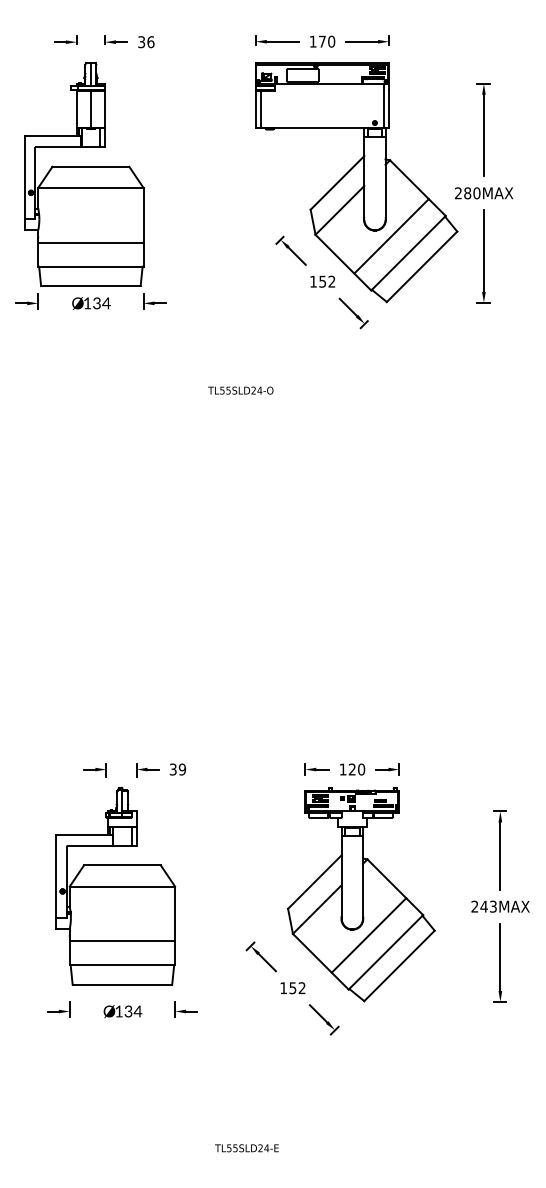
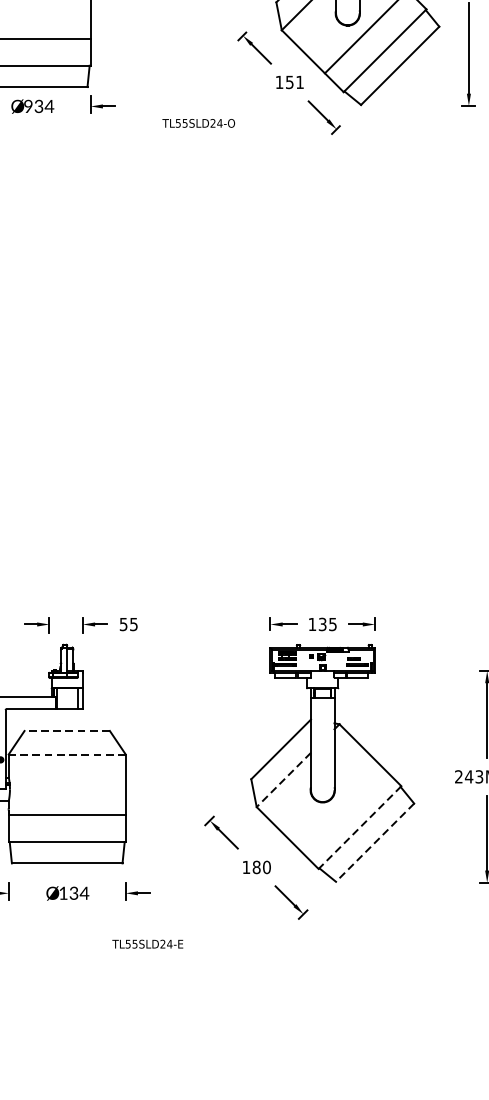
text: (331, 281) -> (299, 82), 152 -> 151
text: (87, 303) -> (28, 106), 134 -> 934
text: (240, 390) -> (198, 123), moved
text: (178, 769) -> (129, 624), 39 -> 55
text: (357, 769) -> (328, 624), 120 -> 135
line: (121, 865) -> (66, 731), solid -> dashed
line: (122, 886) -> (67, 754), solid -> dashed
line: (317, 909) -> (283, 779), solid -> dashed
line: (368, 935) -> (340, 808), removed
line: (385, 952) -> (359, 827), solid -> dashed
line: (399, 965) -> (375, 842), solid -> dashed
text: (297, 988) -> (261, 867), 152 -> 180
text: (246, 1148) -> (147, 944), moved

